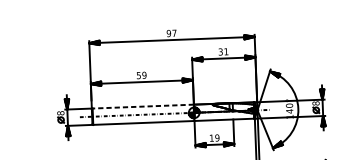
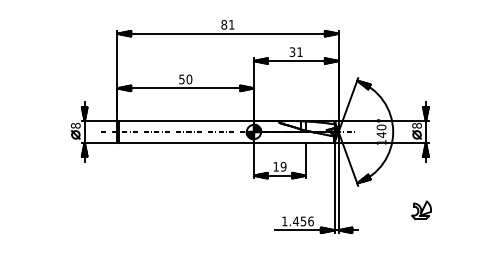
text: (171, 33) -> (227, 24), 97 -> 81
text: (144, 75) -> (189, 79), 59 -> 50
line: (143, 106) -> (186, 121), dashed -> solid

